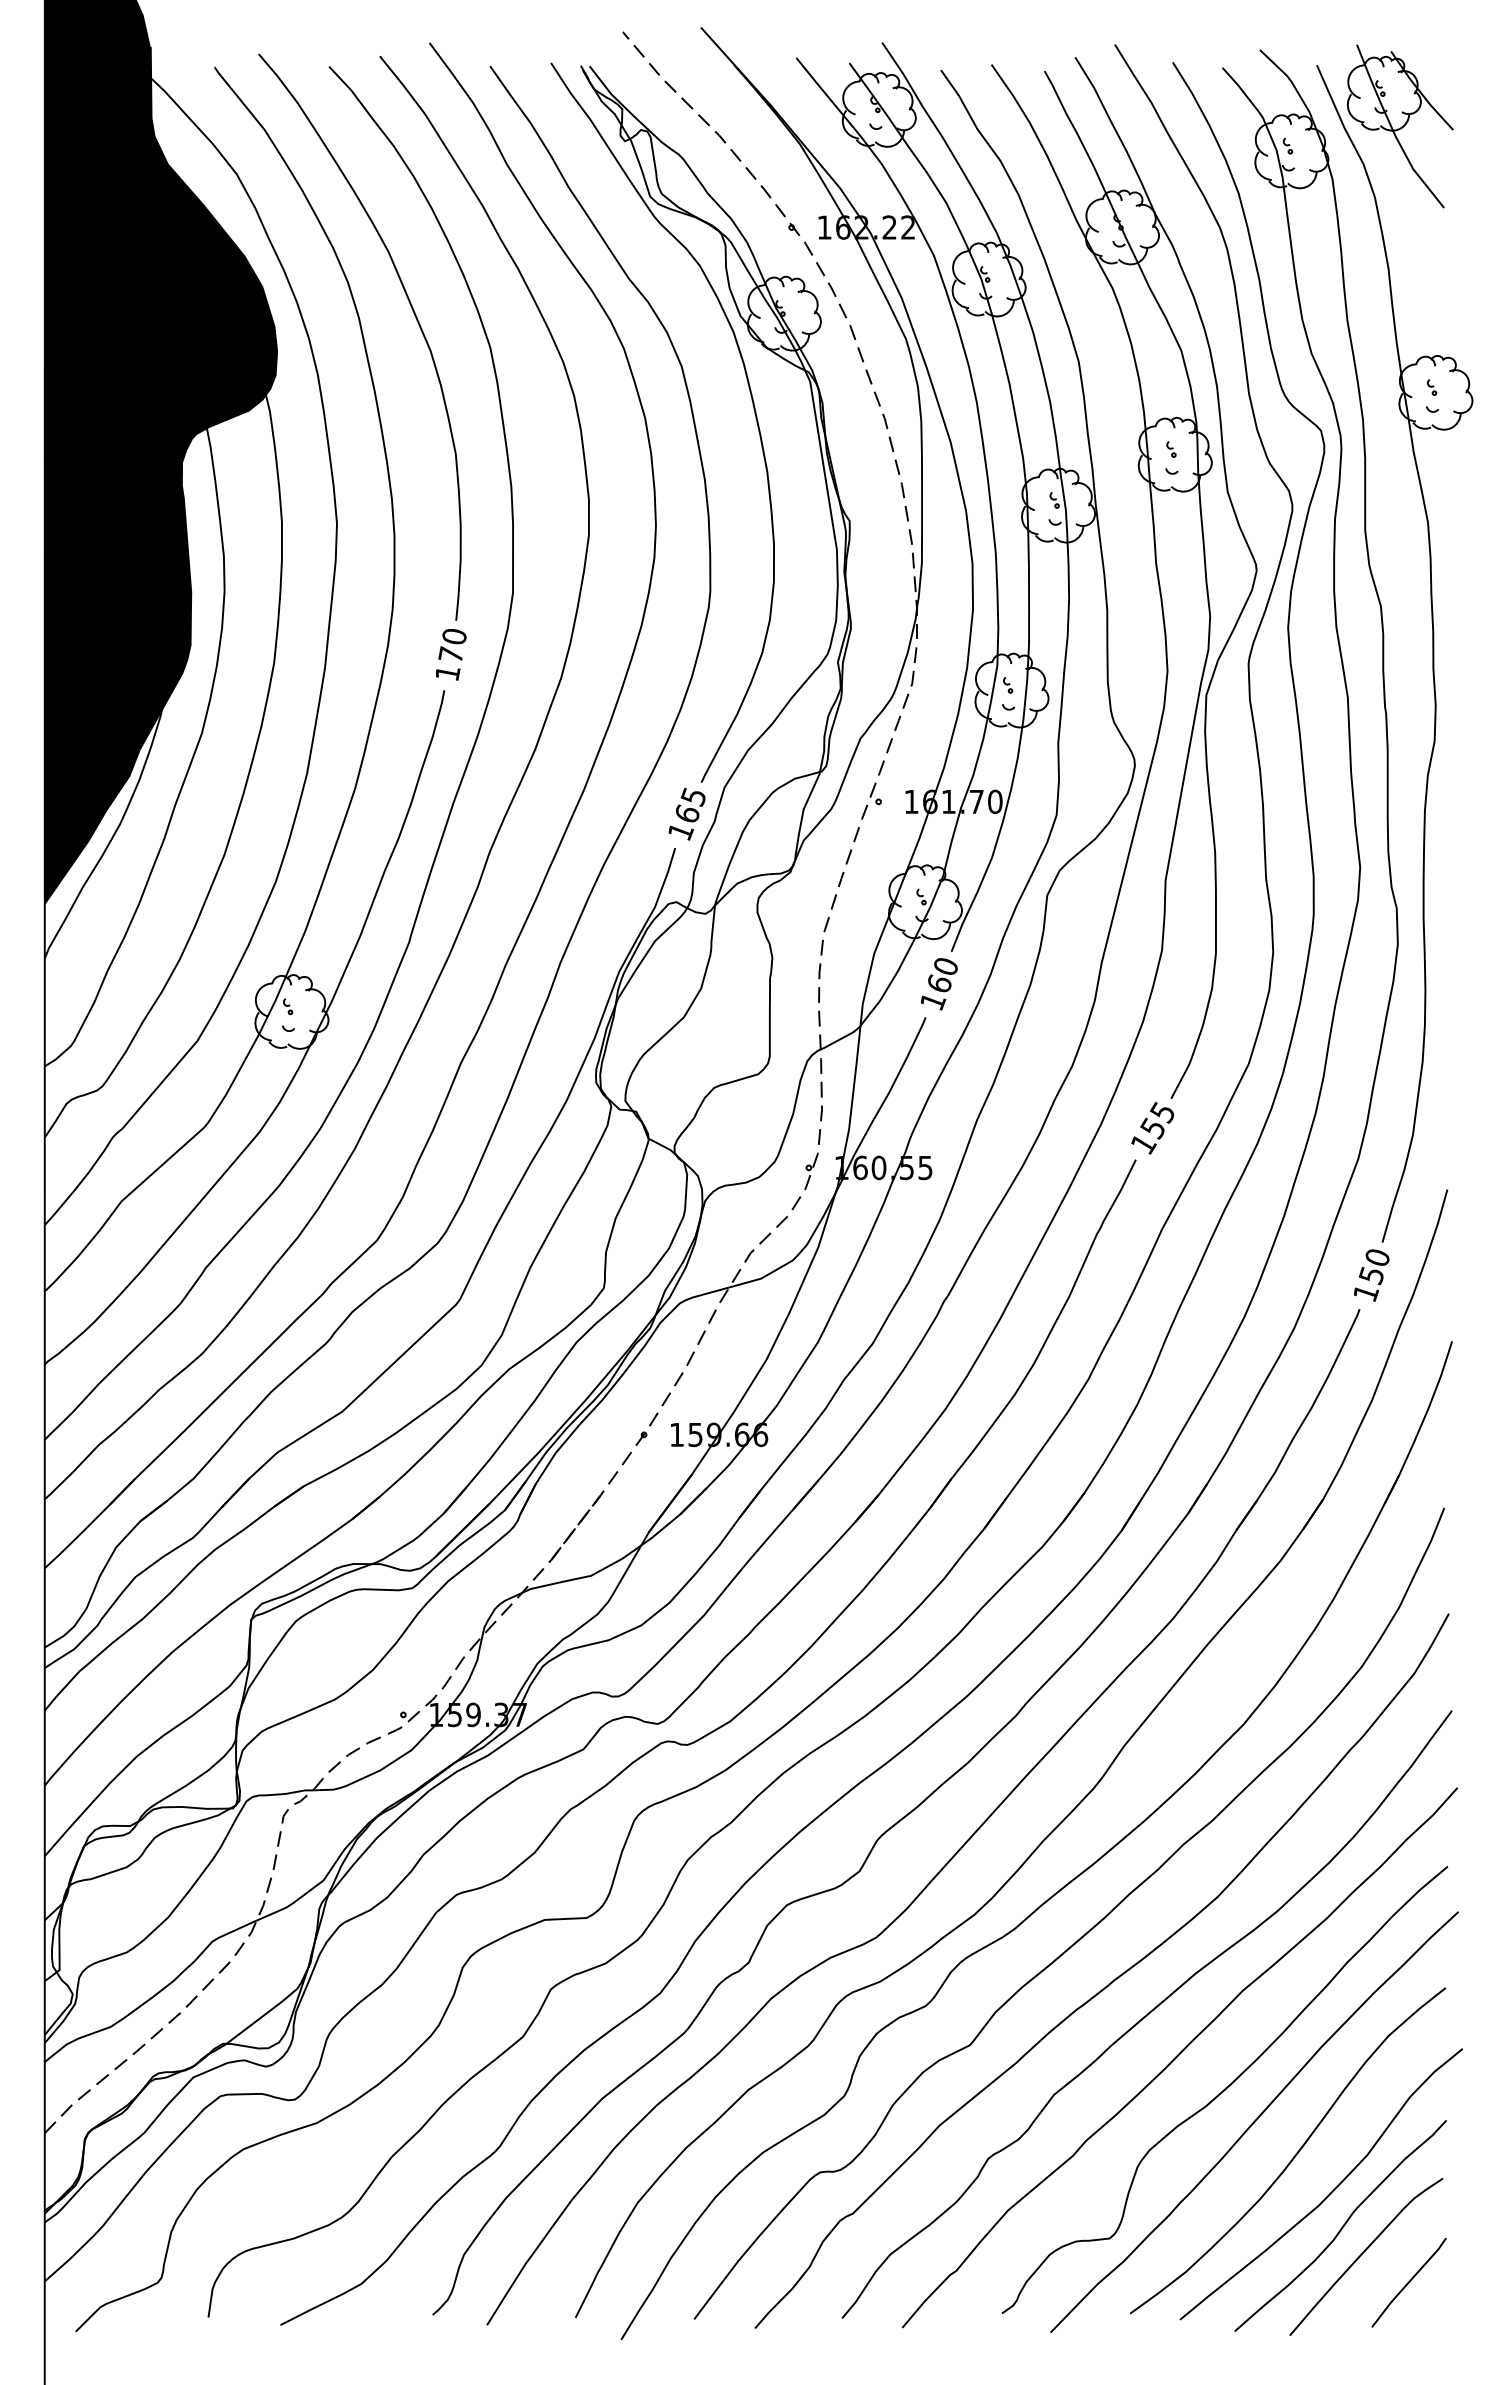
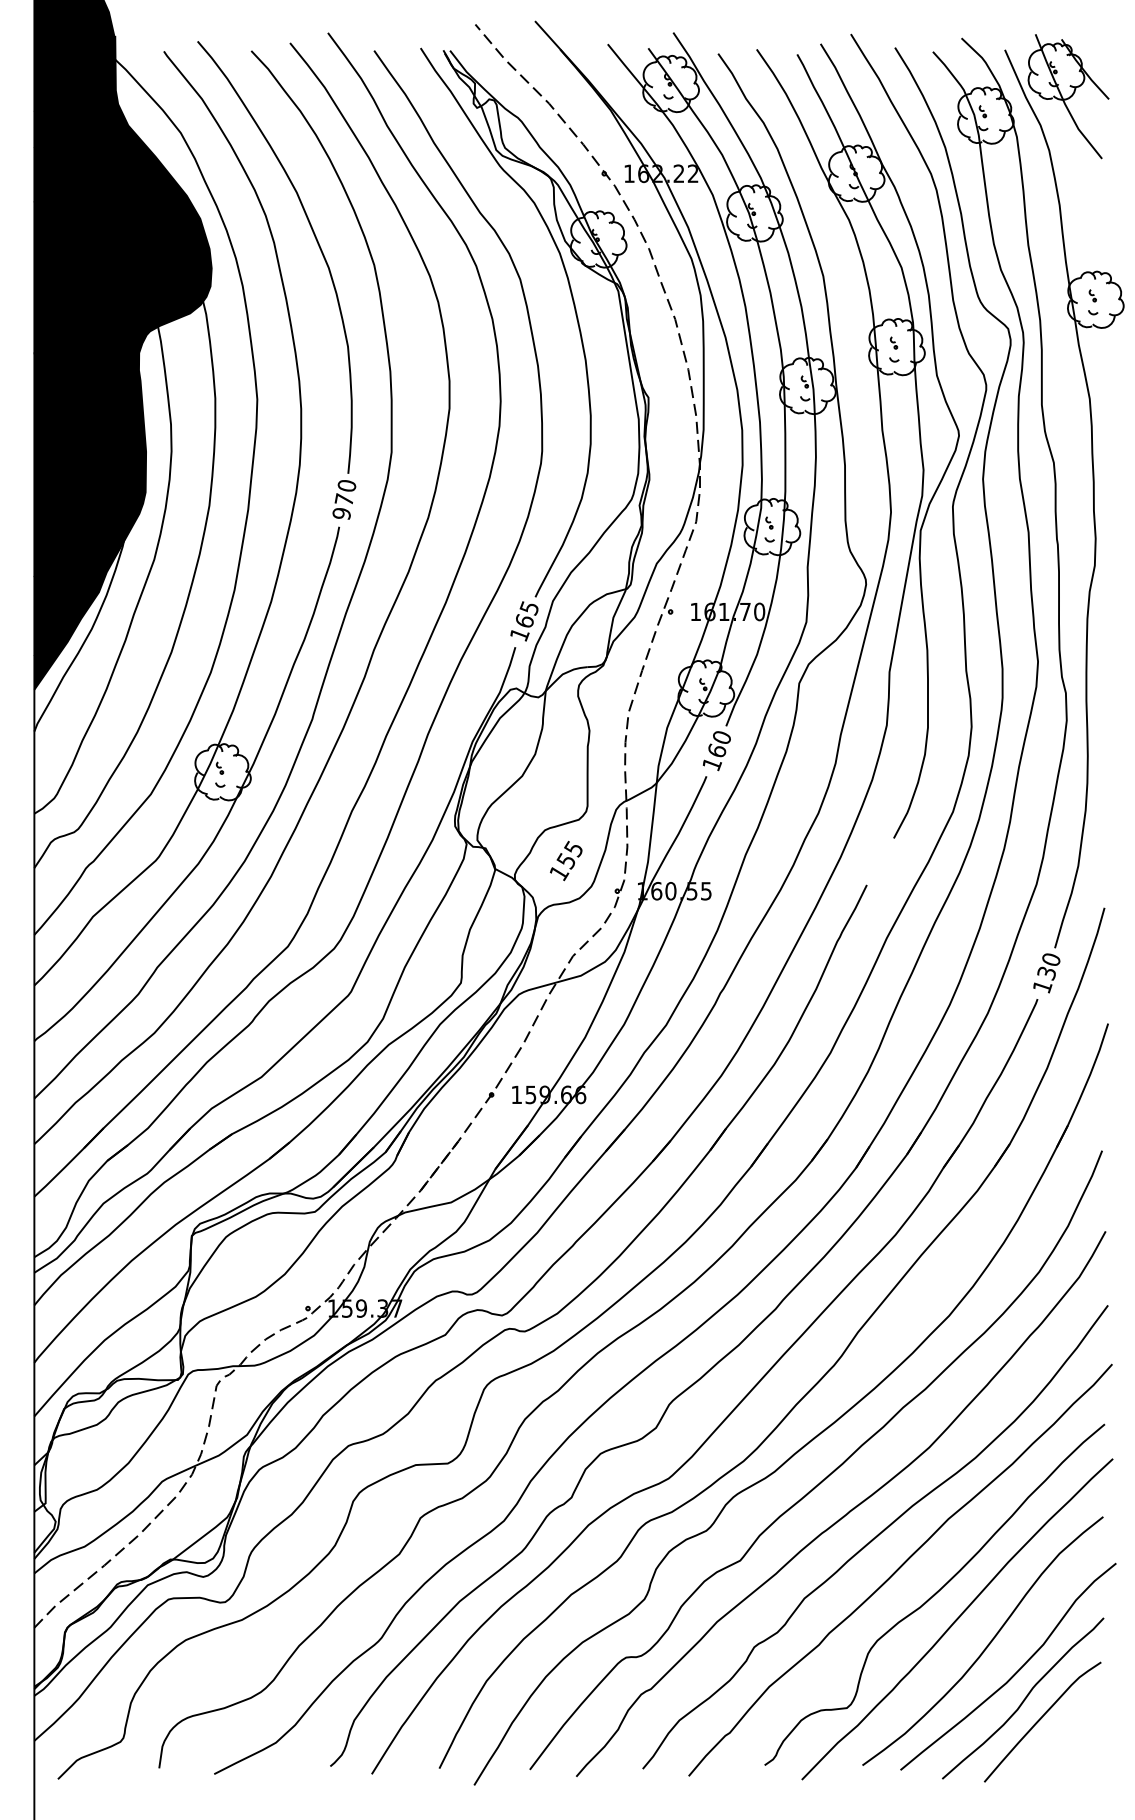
text: (447, 673) -> (341, 514), 170 -> 970
text: (1152, 1127) -> (565, 860), moved
text: (1370, 1273) -> (1045, 971), 150 -> 130
line: (1408, 2282) -> (1074, 1741), removed

